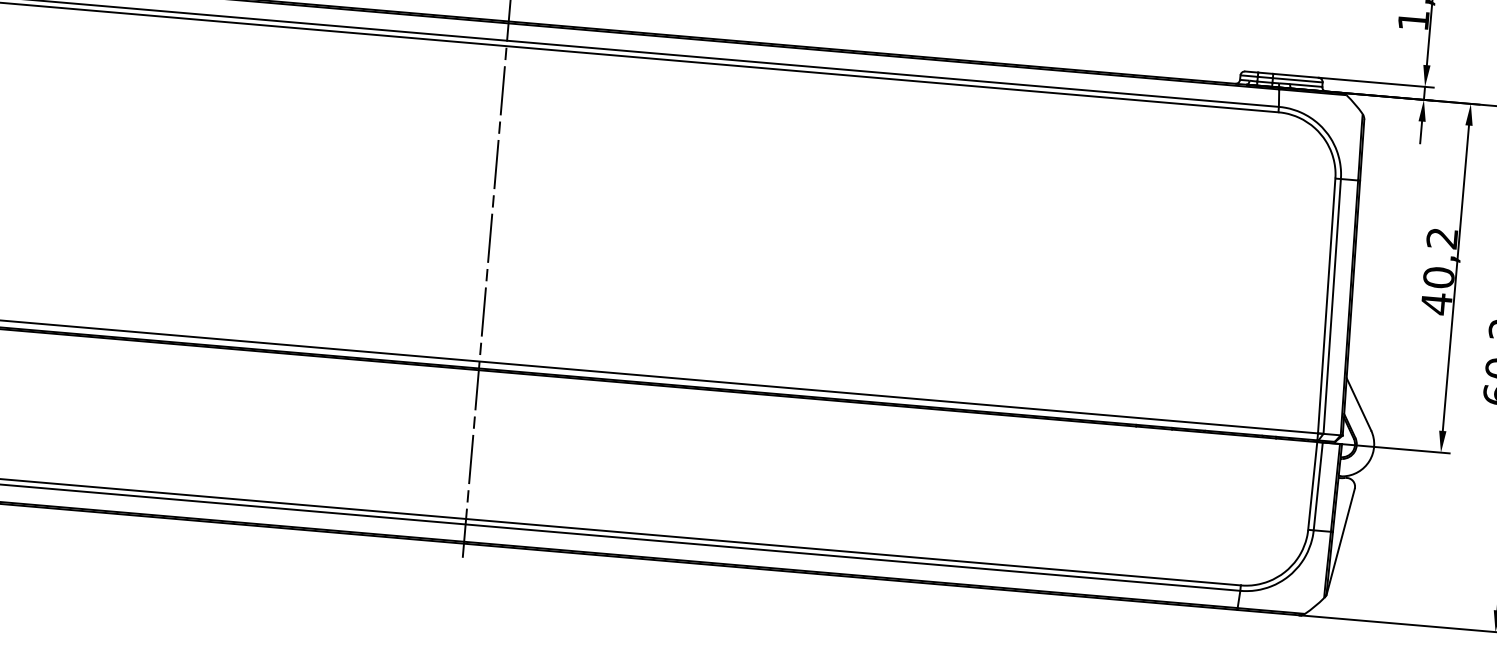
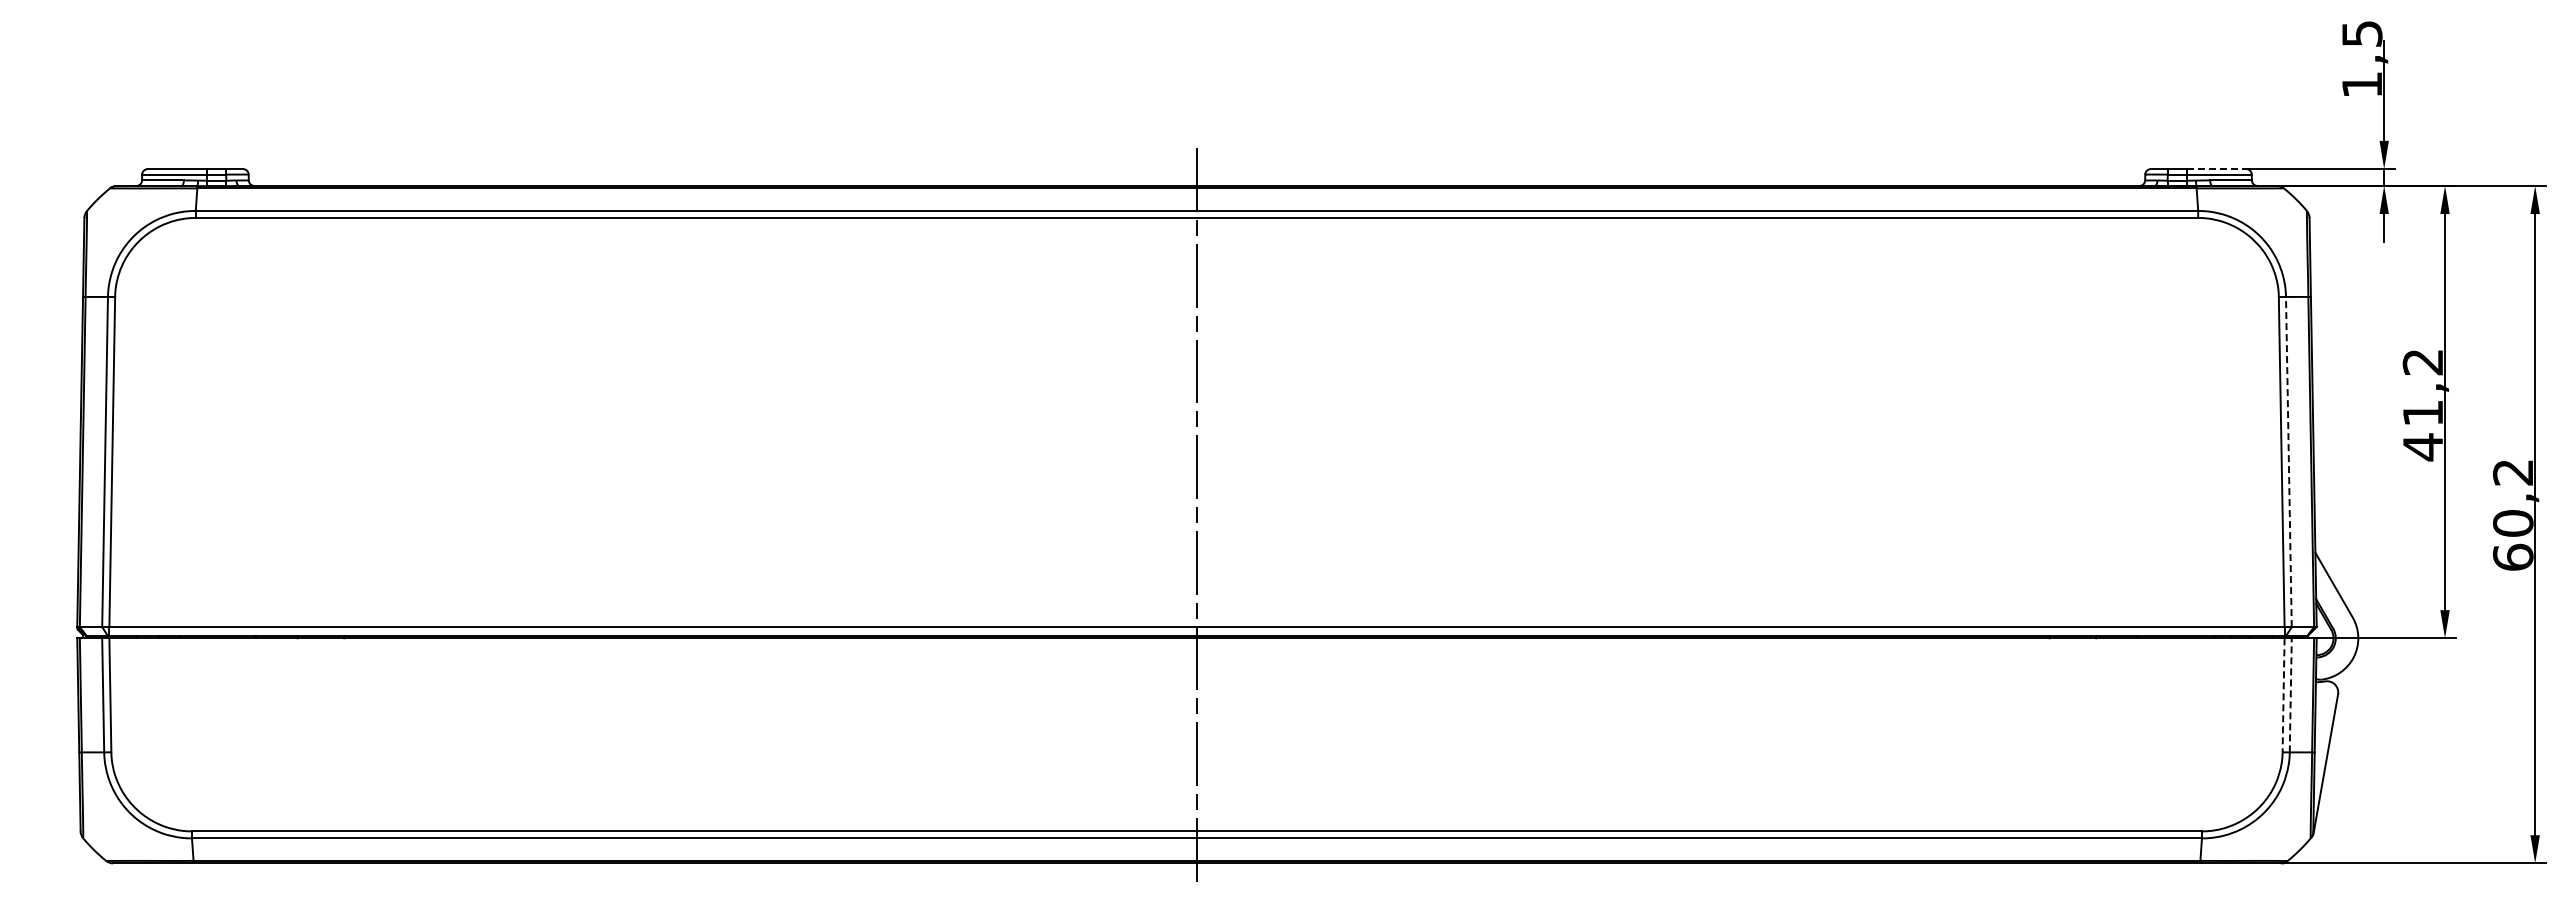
line: (1296, 76) -> (2217, 169), solid -> dashed
text: (1438, 277) -> (2422, 412), 40,2 -> 41,2
line: (1331, 306) -> (2288, 461), solid -> dashed
line: (1318, 485) -> (2290, 694), solid -> dashed
line: (1312, 486) -> (2283, 695), solid -> dashed

